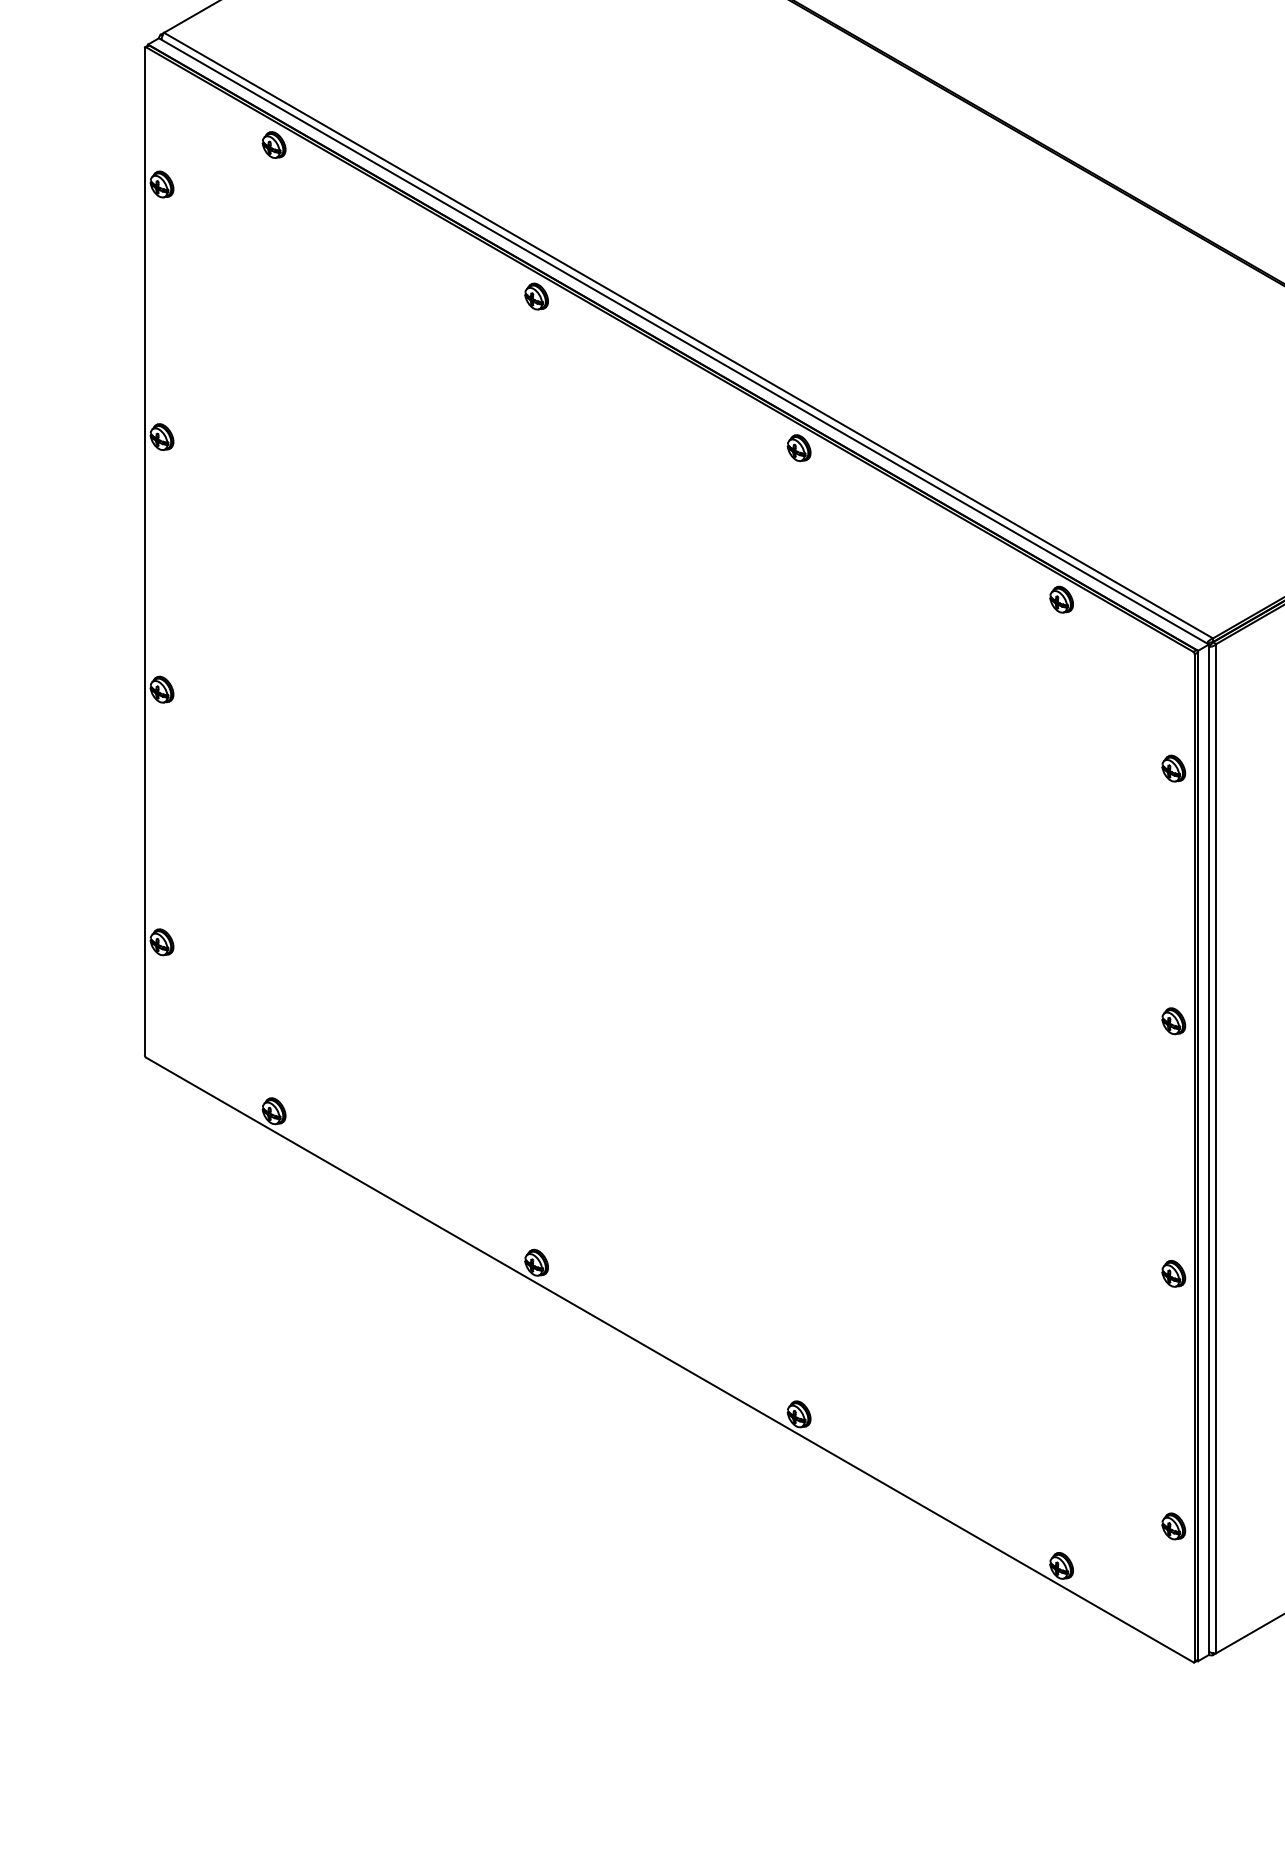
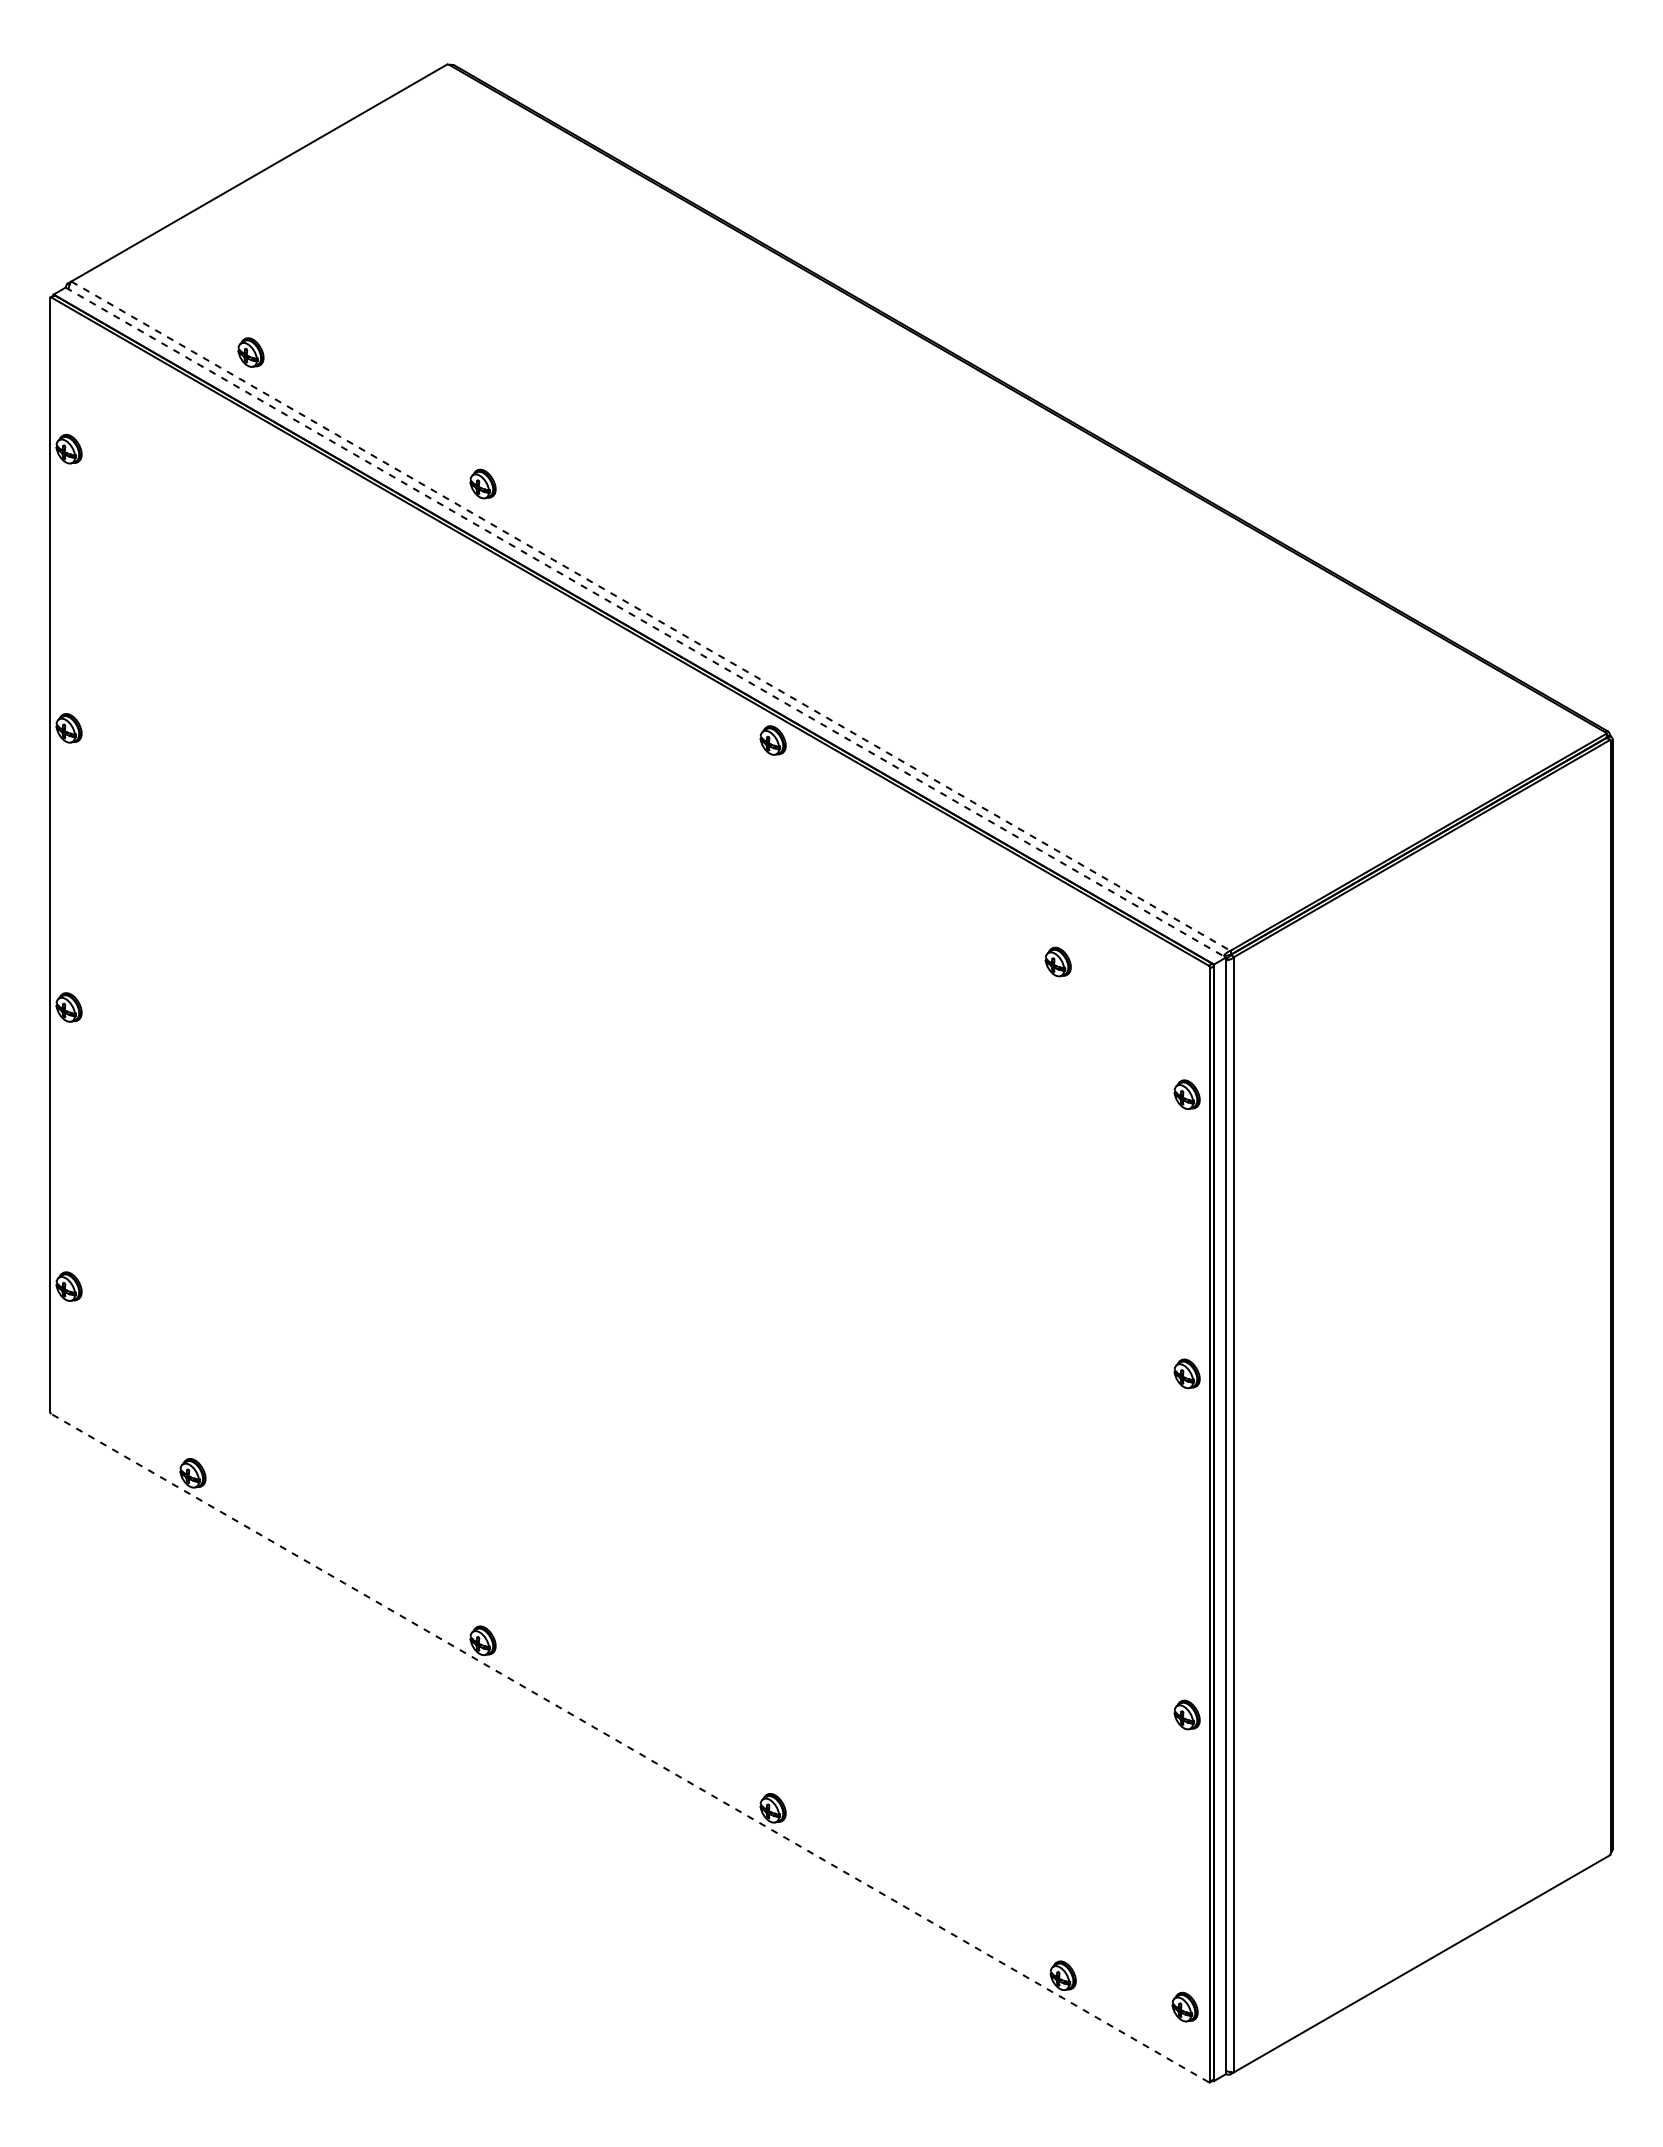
part: (273, 144) -> (250, 352), moved
part: (536, 296) -> (482, 483), moved
line: (689, 335) -> (651, 616), solid -> dashed
line: (683, 341) -> (645, 622), solid -> dashed
part: (1060, 599) -> (1057, 961), moved
part: (1173, 1273) -> (1186, 1714), moved
line: (669, 1359) -> (629, 1747), solid -> dashed
part: (1173, 1525) -> (1184, 2006), moved

